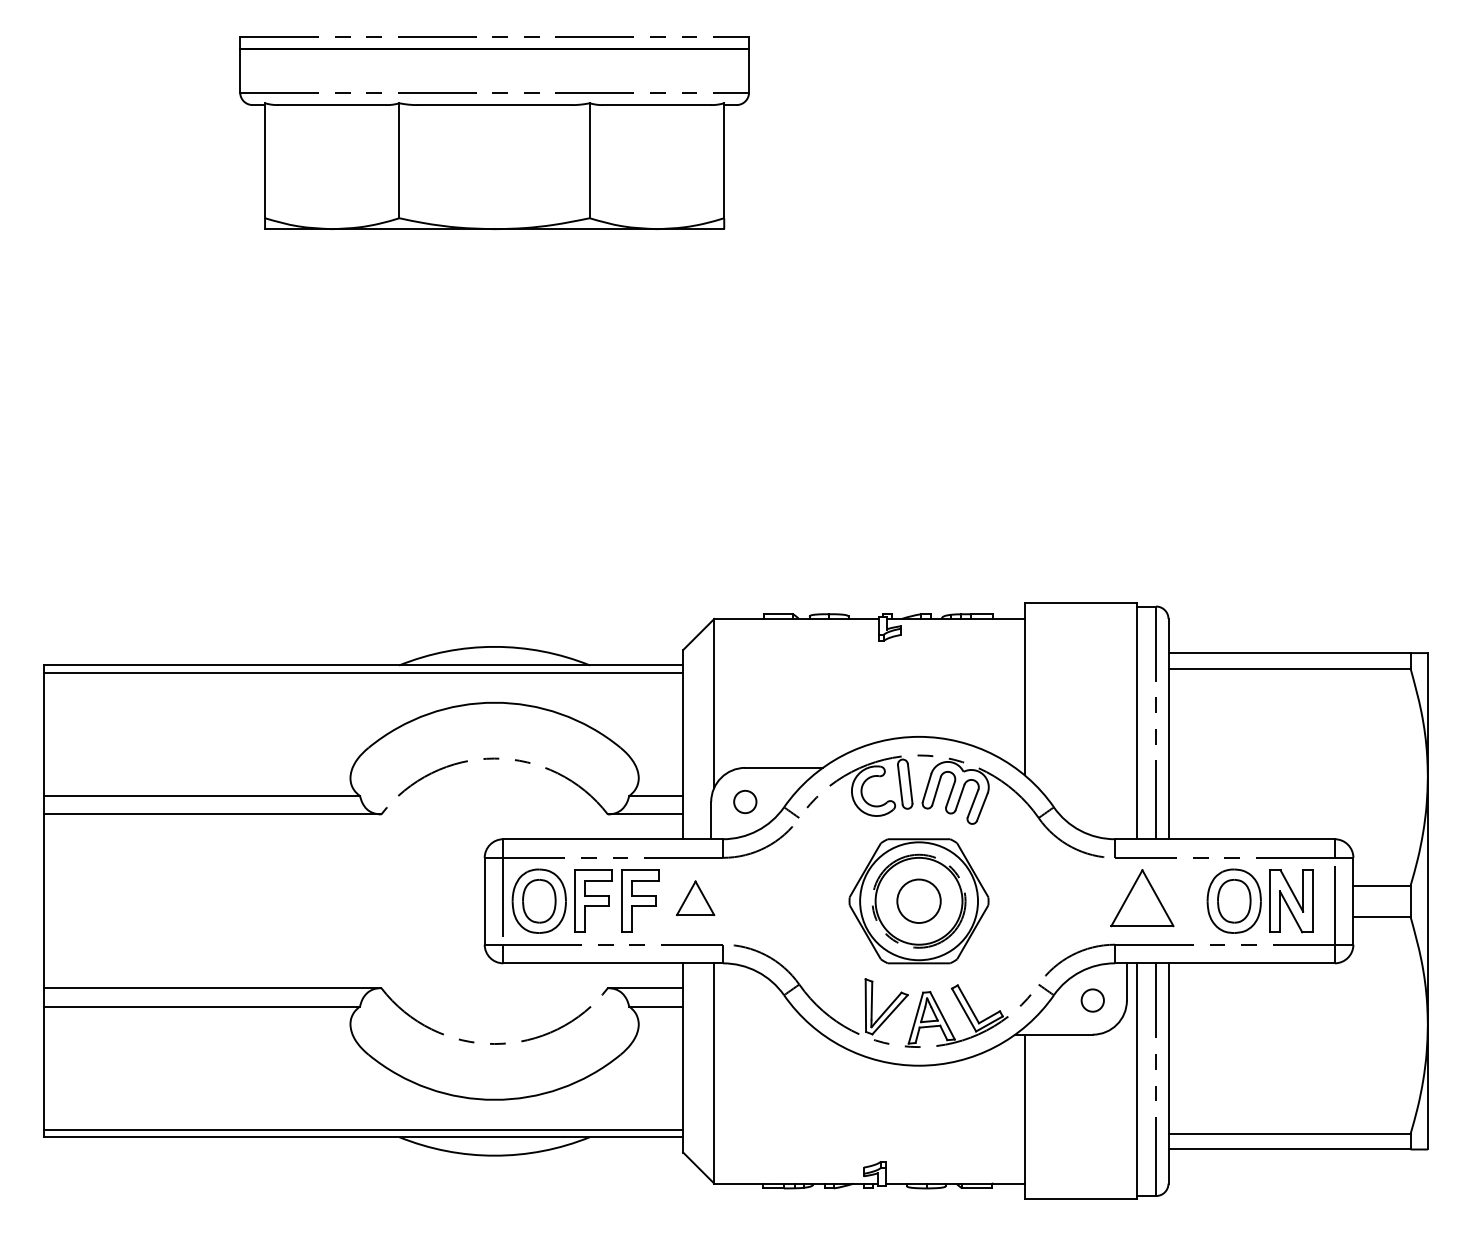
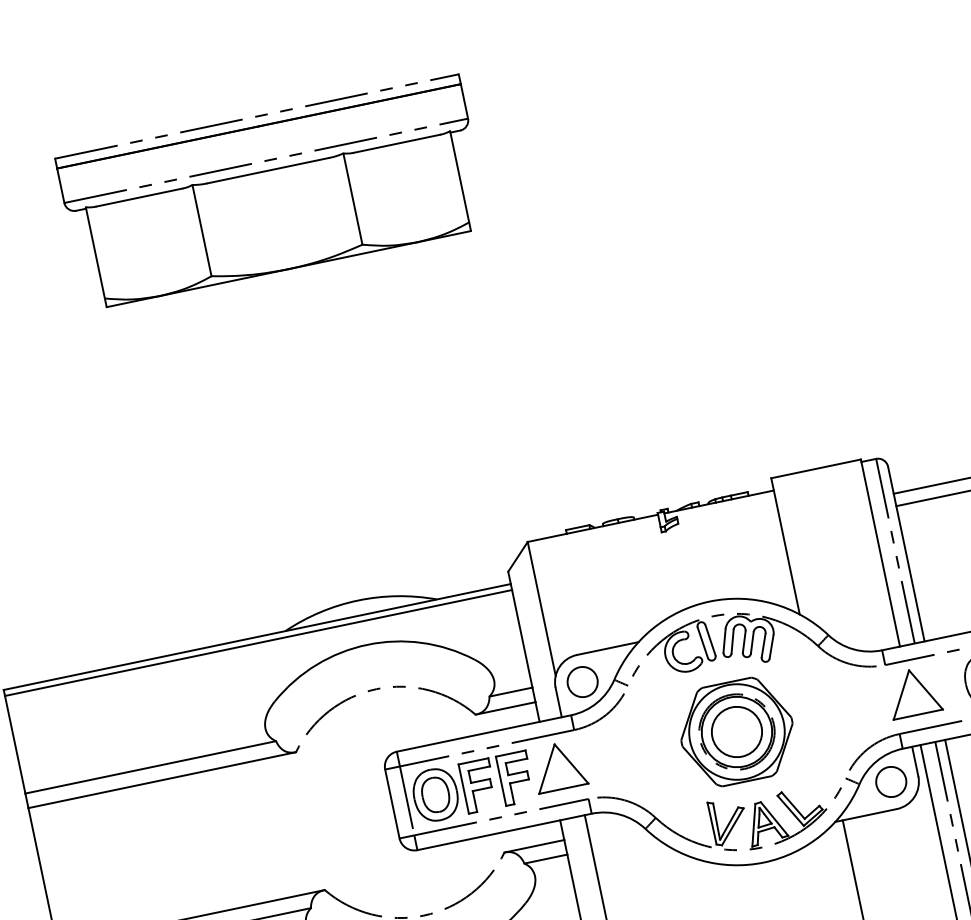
circle: (744, 801) -> (581, 681), size x1.67
part: (695, 898) -> (559, 766), size x1.67
circle: (919, 901) -> (737, 732), size x1.43
circle: (1092, 1000) -> (891, 781), size x1.67

